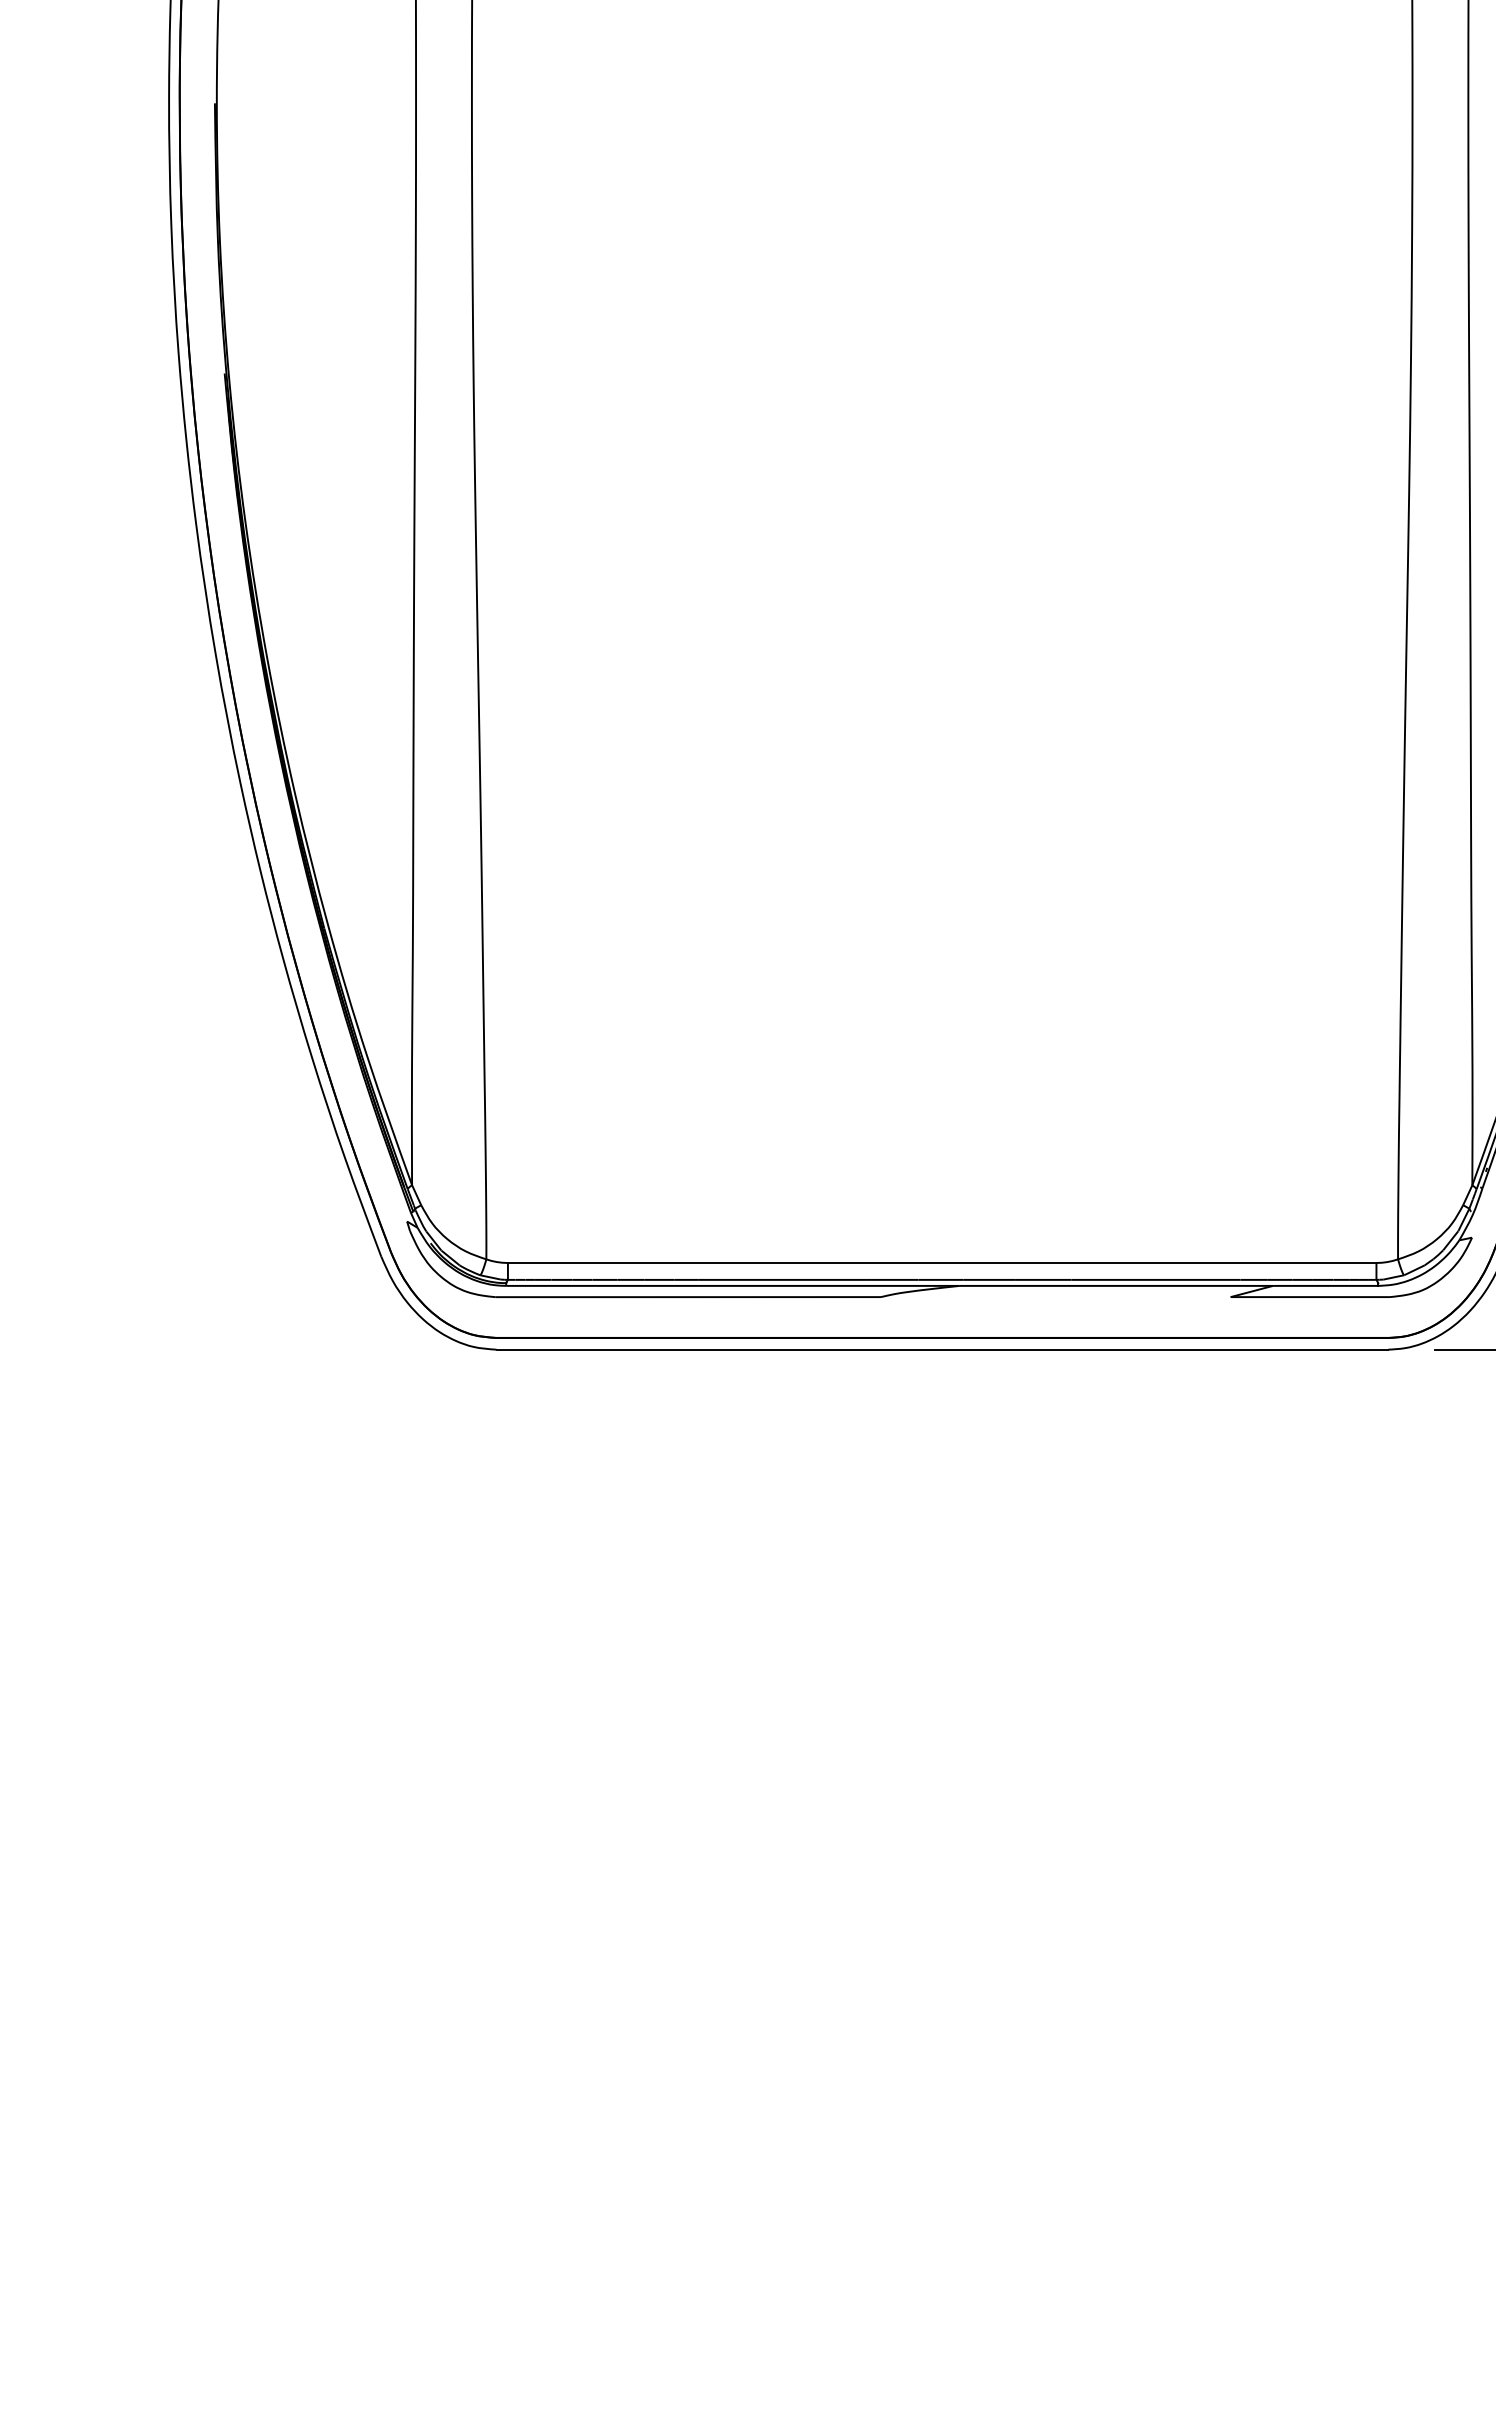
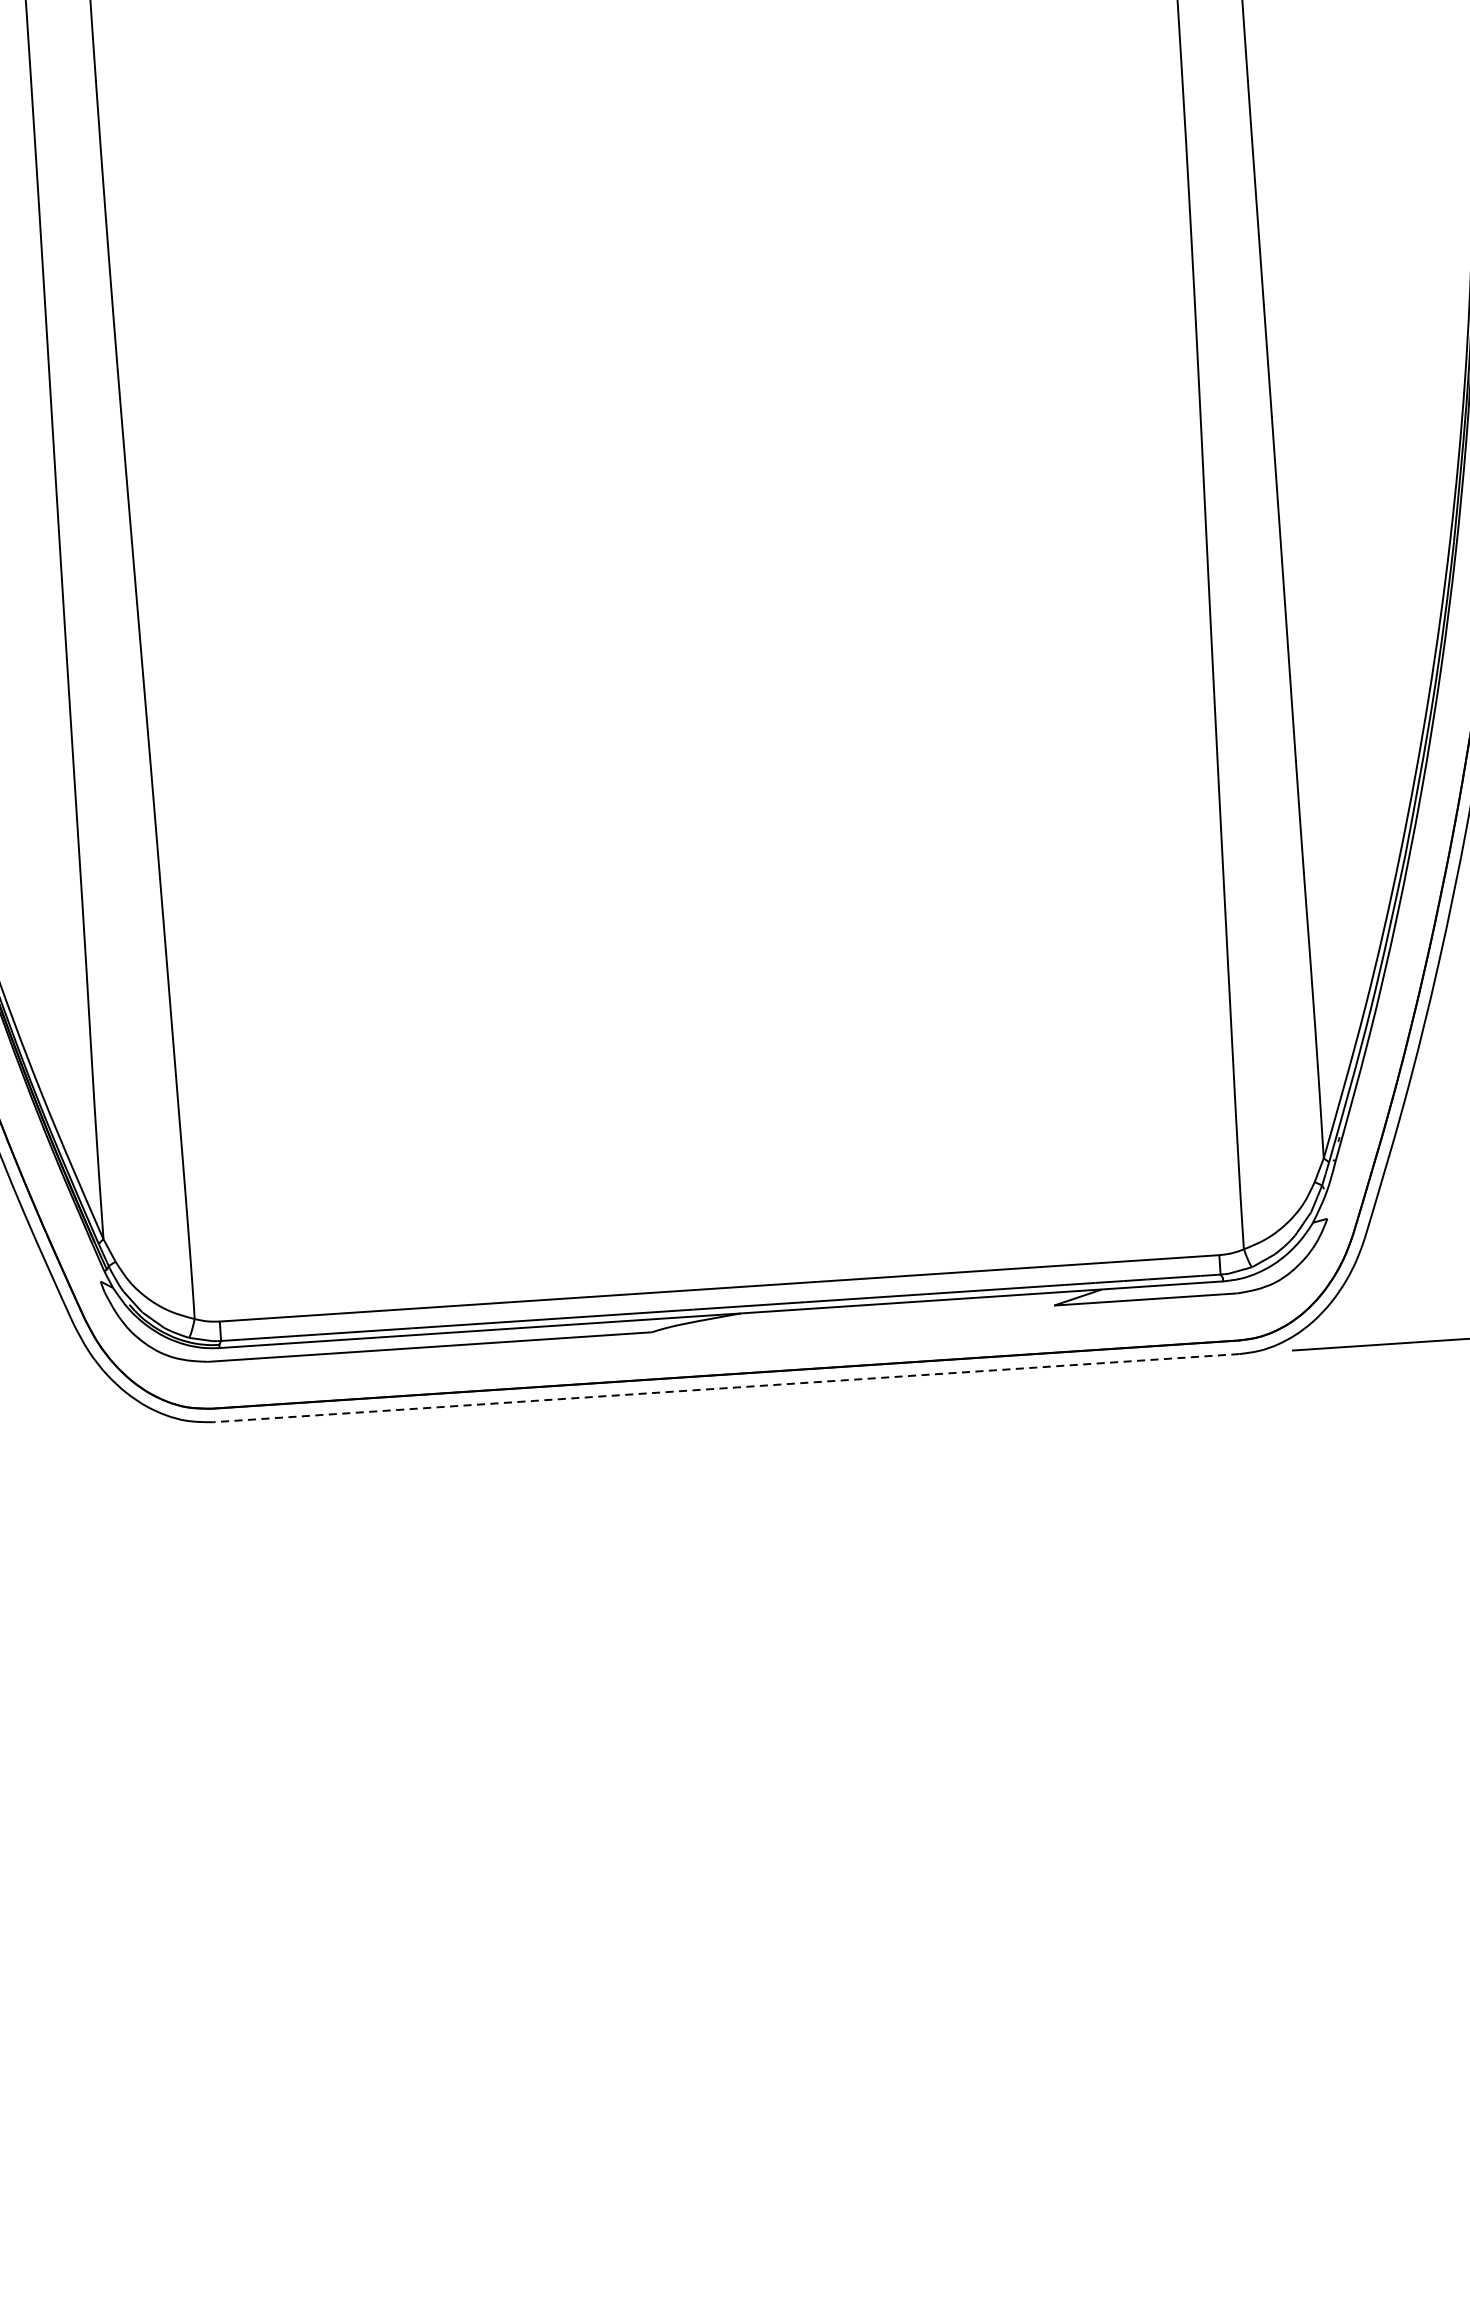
line: (942, 1349) -> (726, 1387), solid -> dashed

